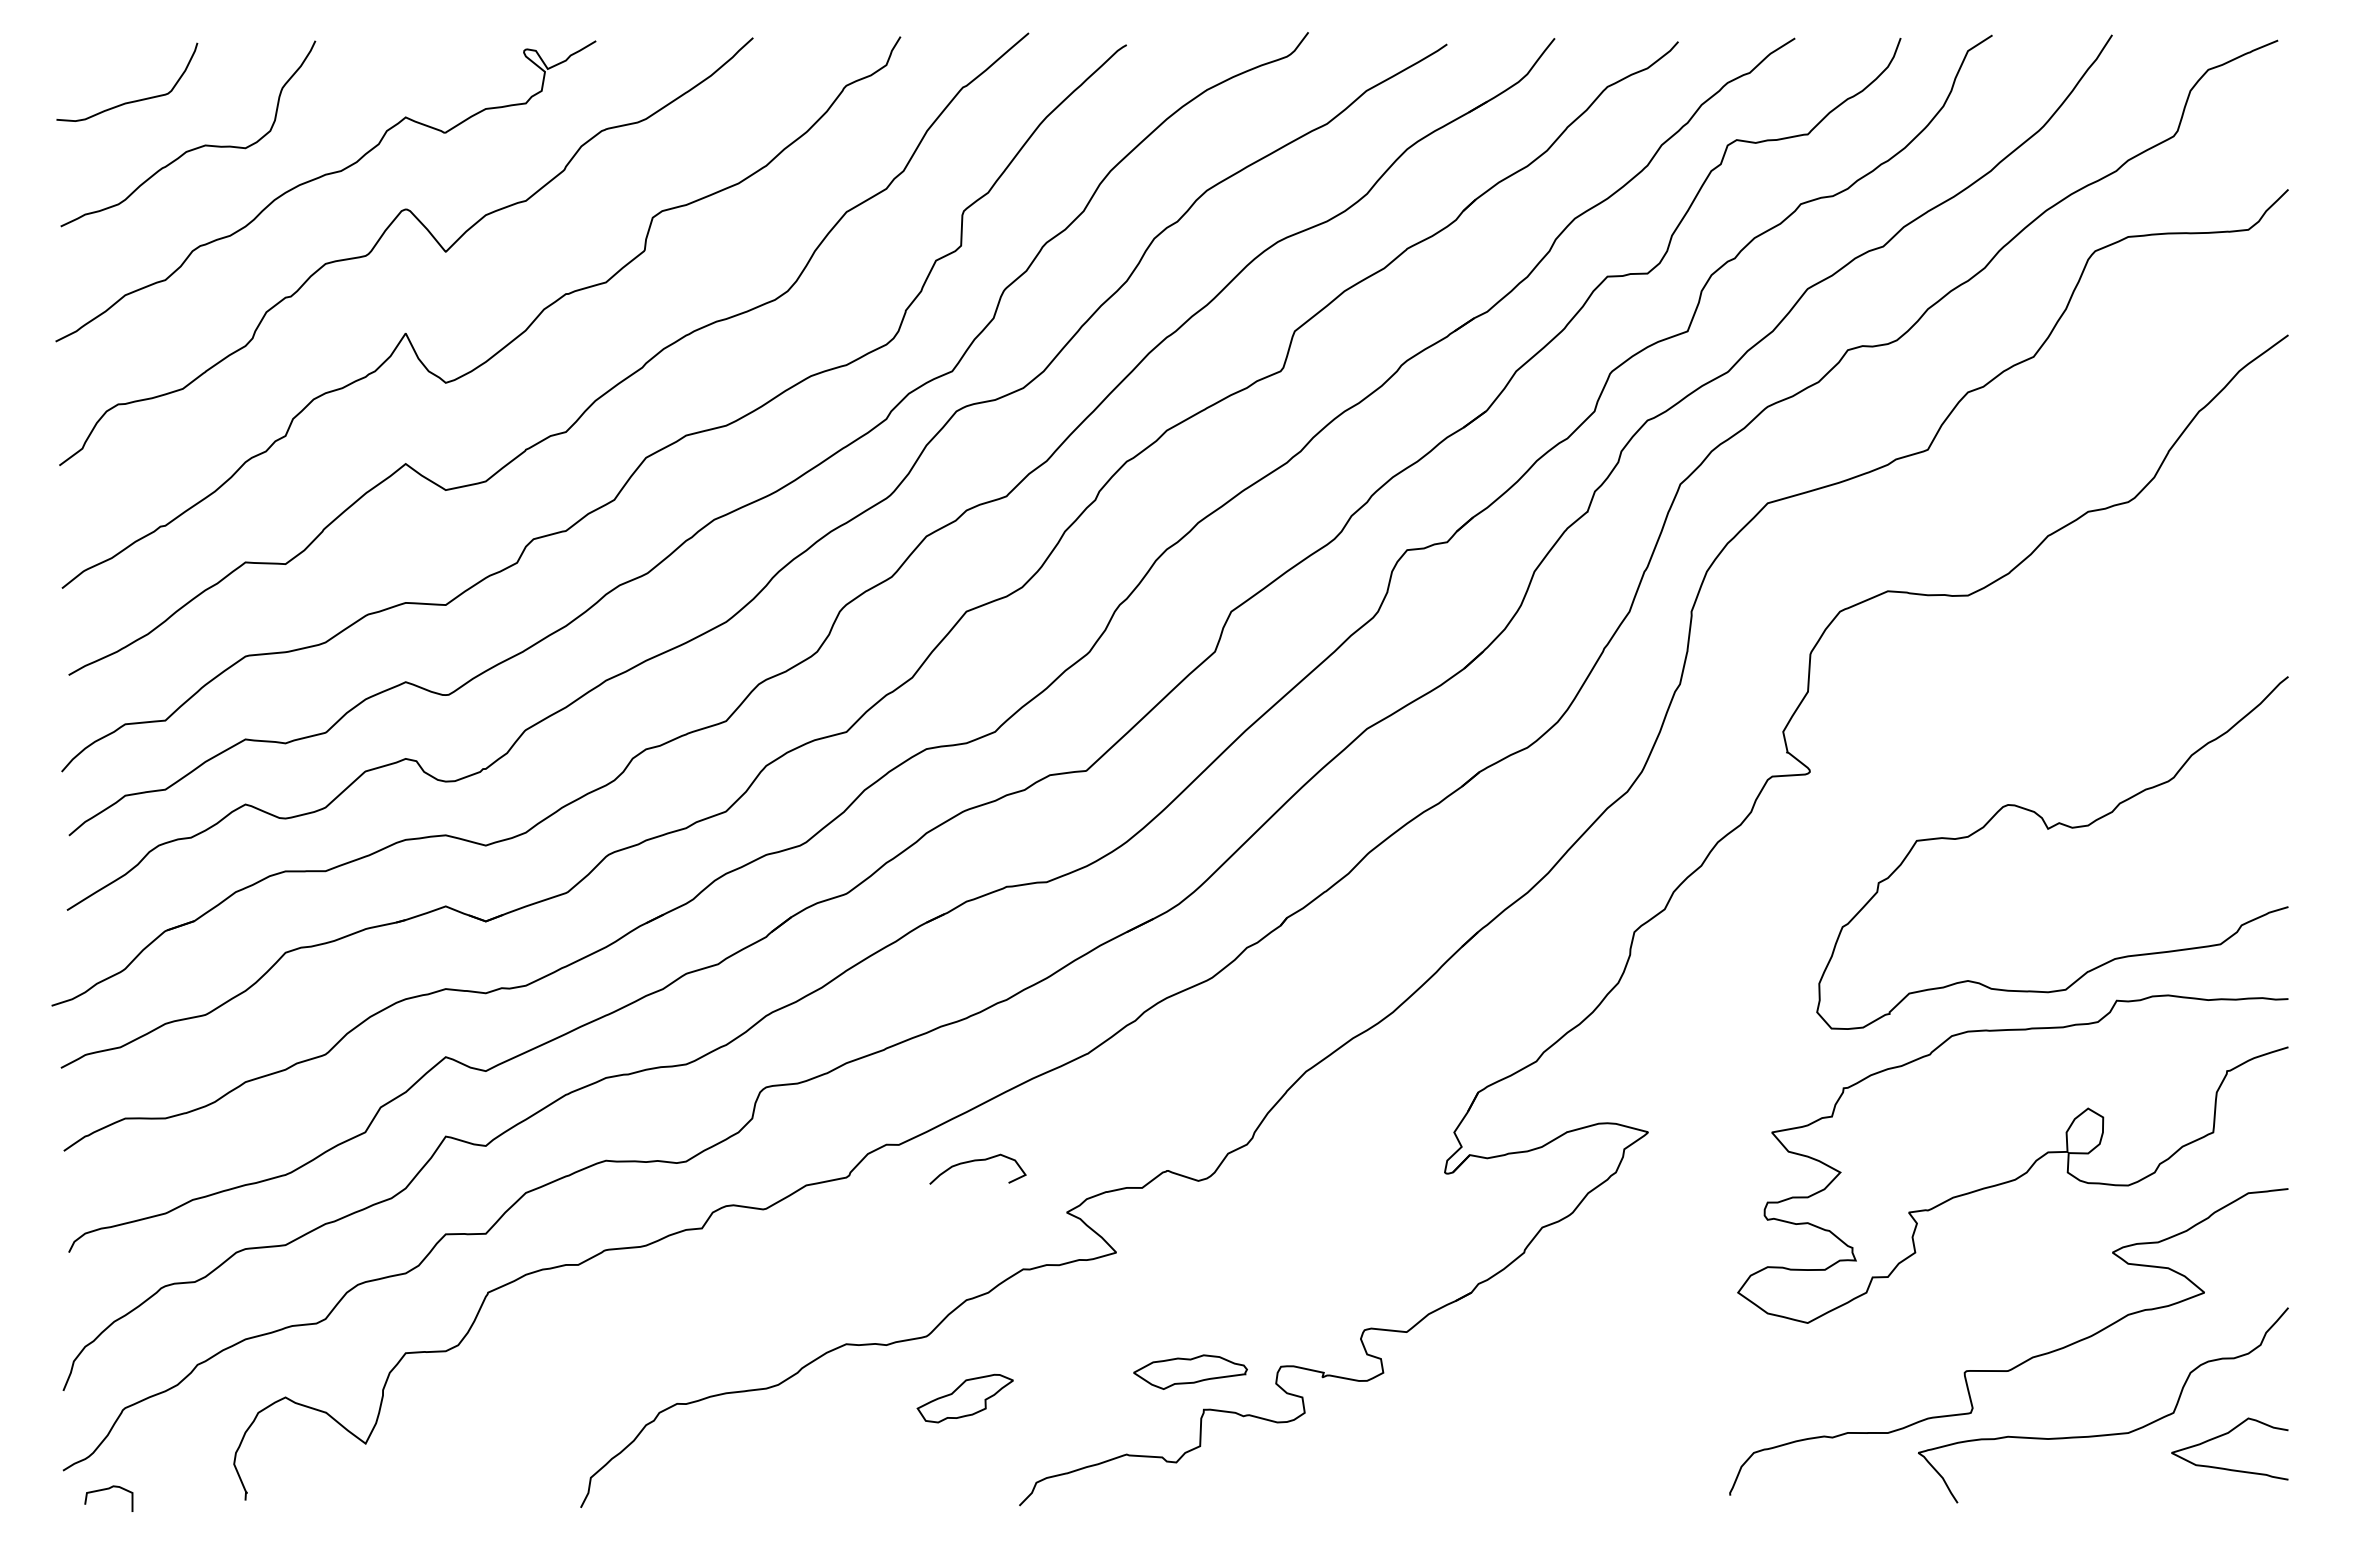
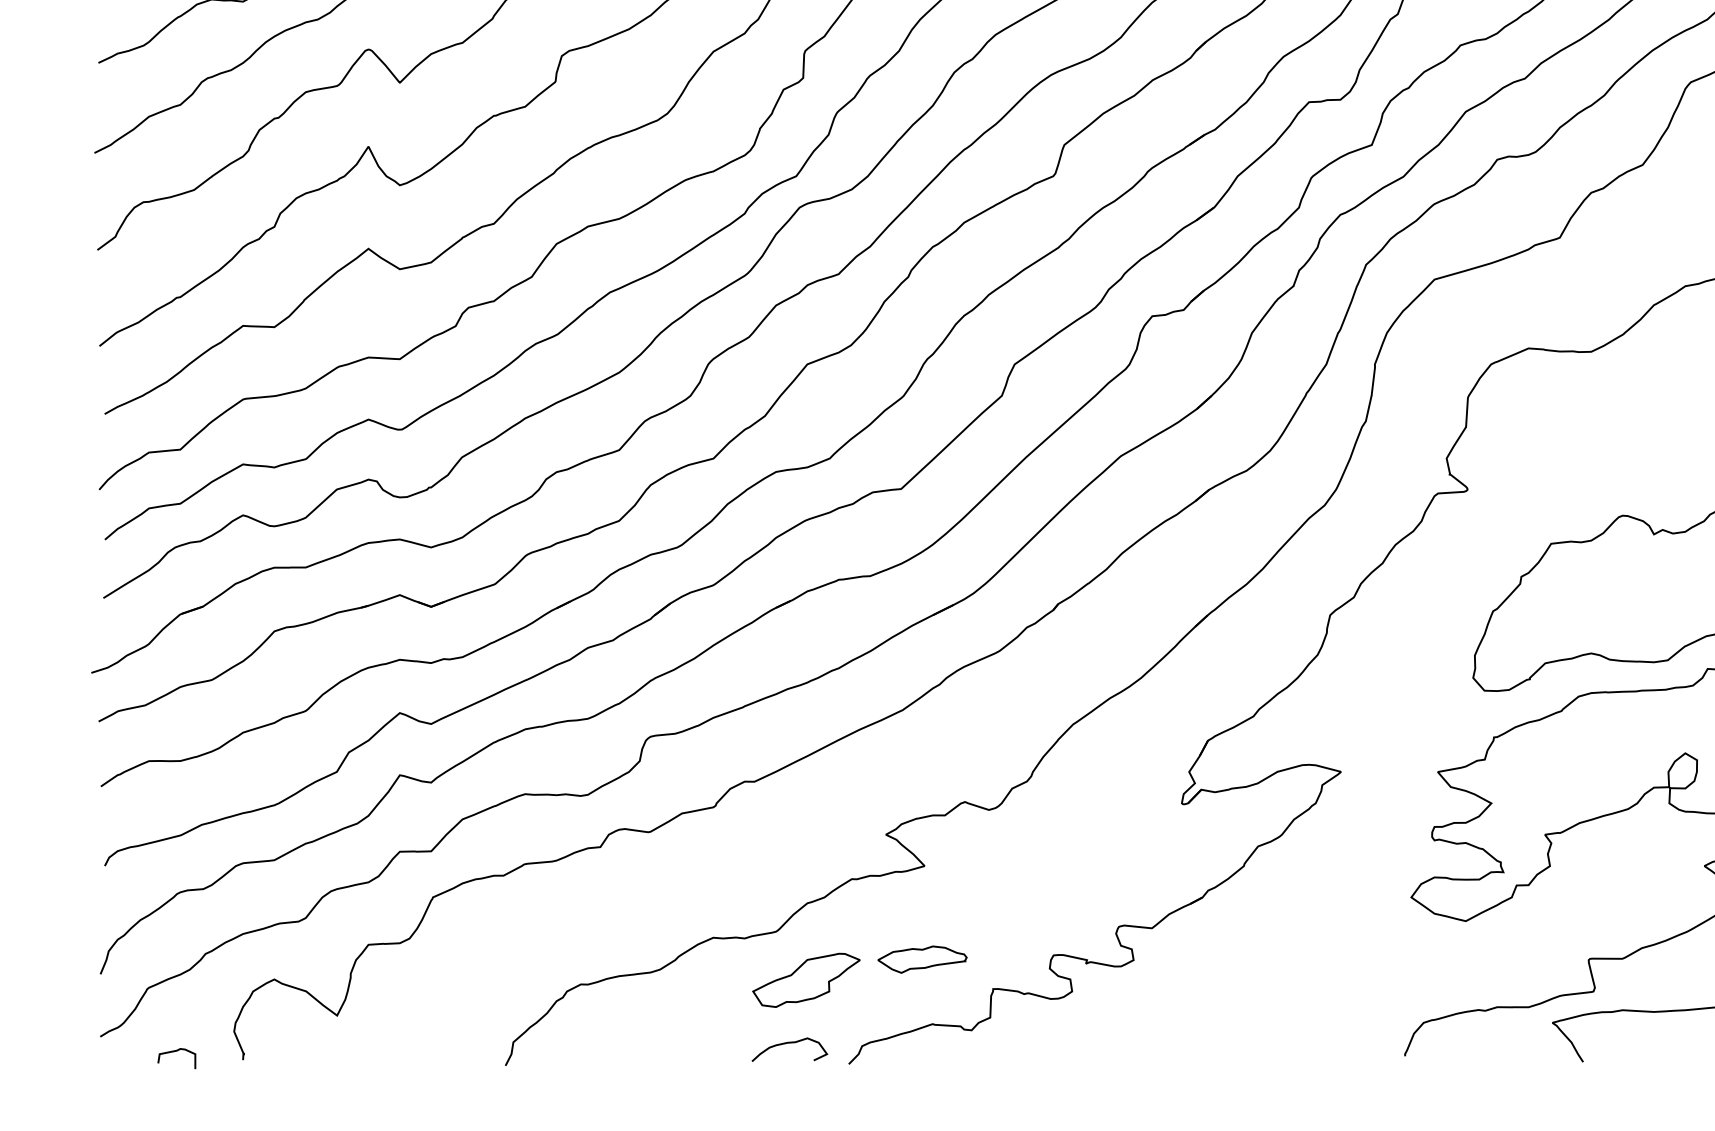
curve: (977, 1161) -> (789, 1043), moved
part: (1190, 1371) -> (922, 959), moved
part: (965, 1398) -> (806, 980), size x1.43
curve: (105, 1490) -> (174, 1052), moved

